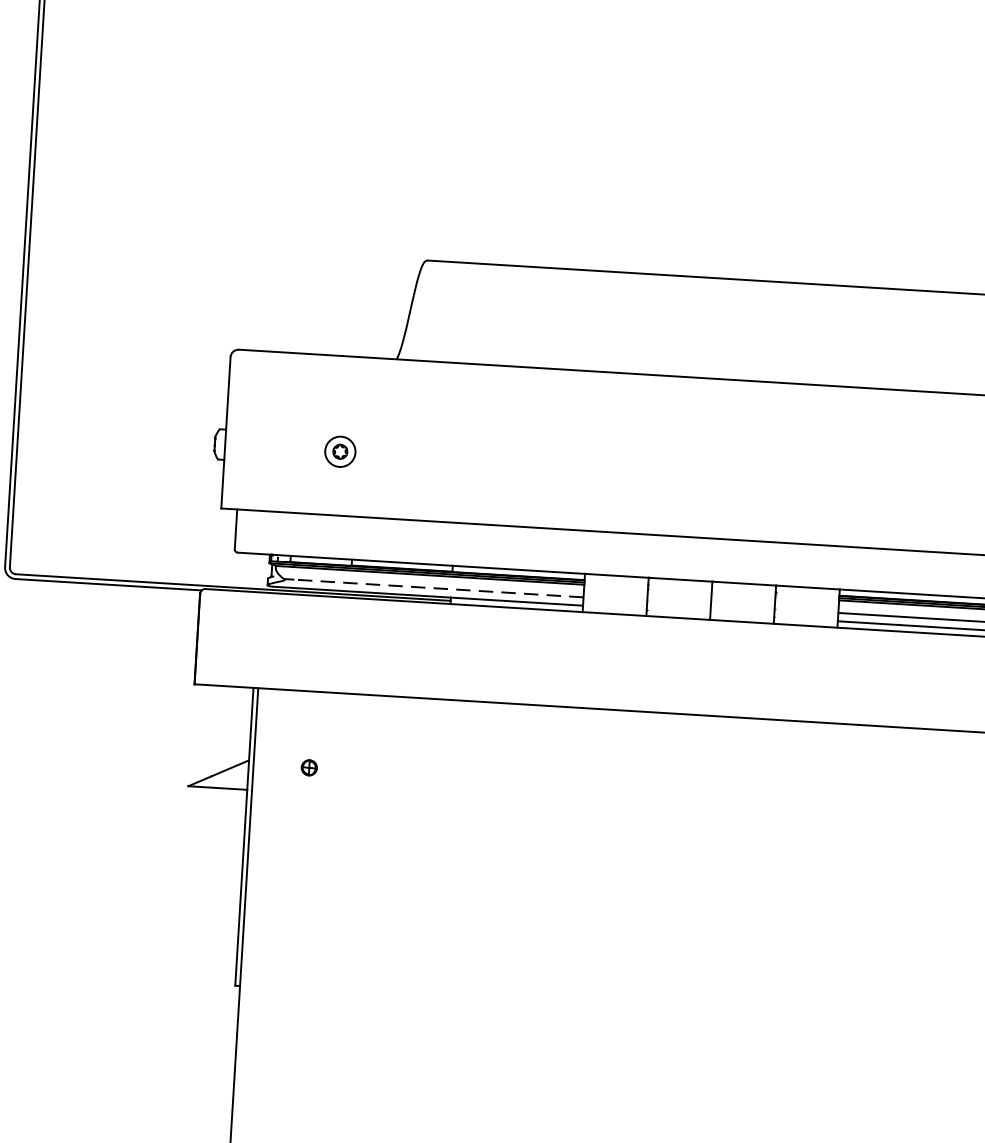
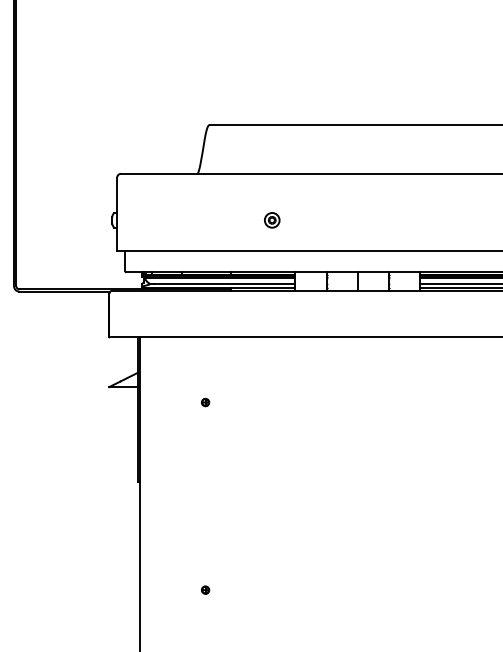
part: (340, 452) -> (272, 220), moved
line: (437, 587) -> (224, 283), dashed -> solid
part: (309, 767) -> (205, 402), moved

